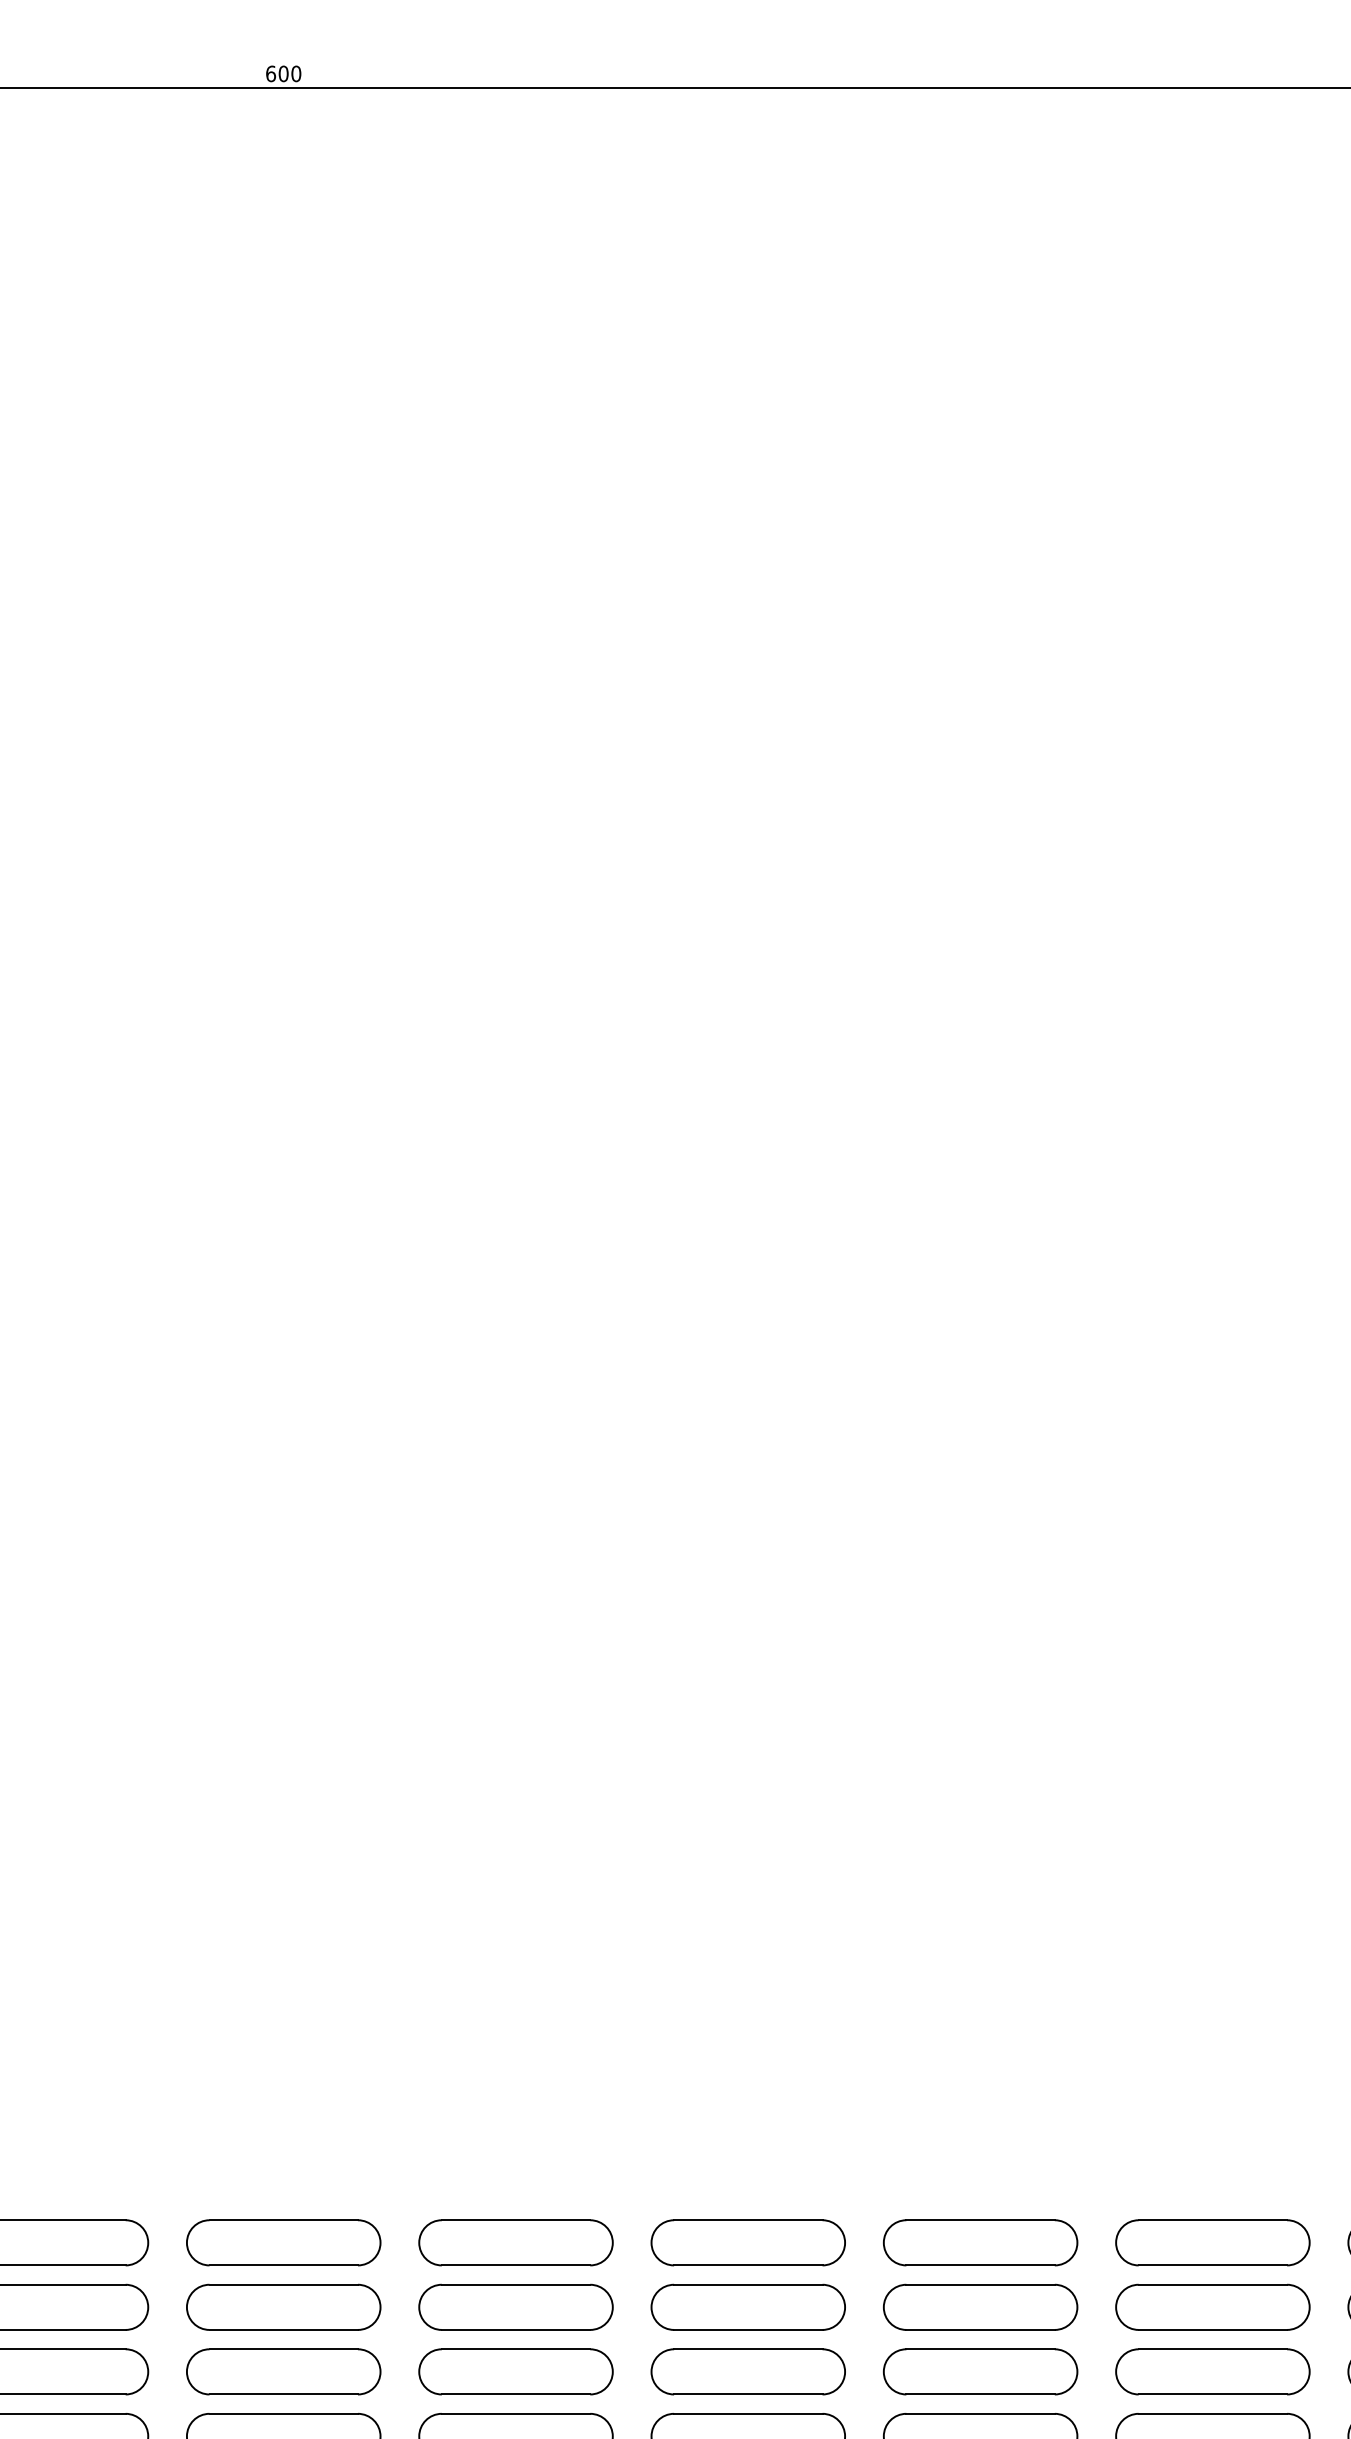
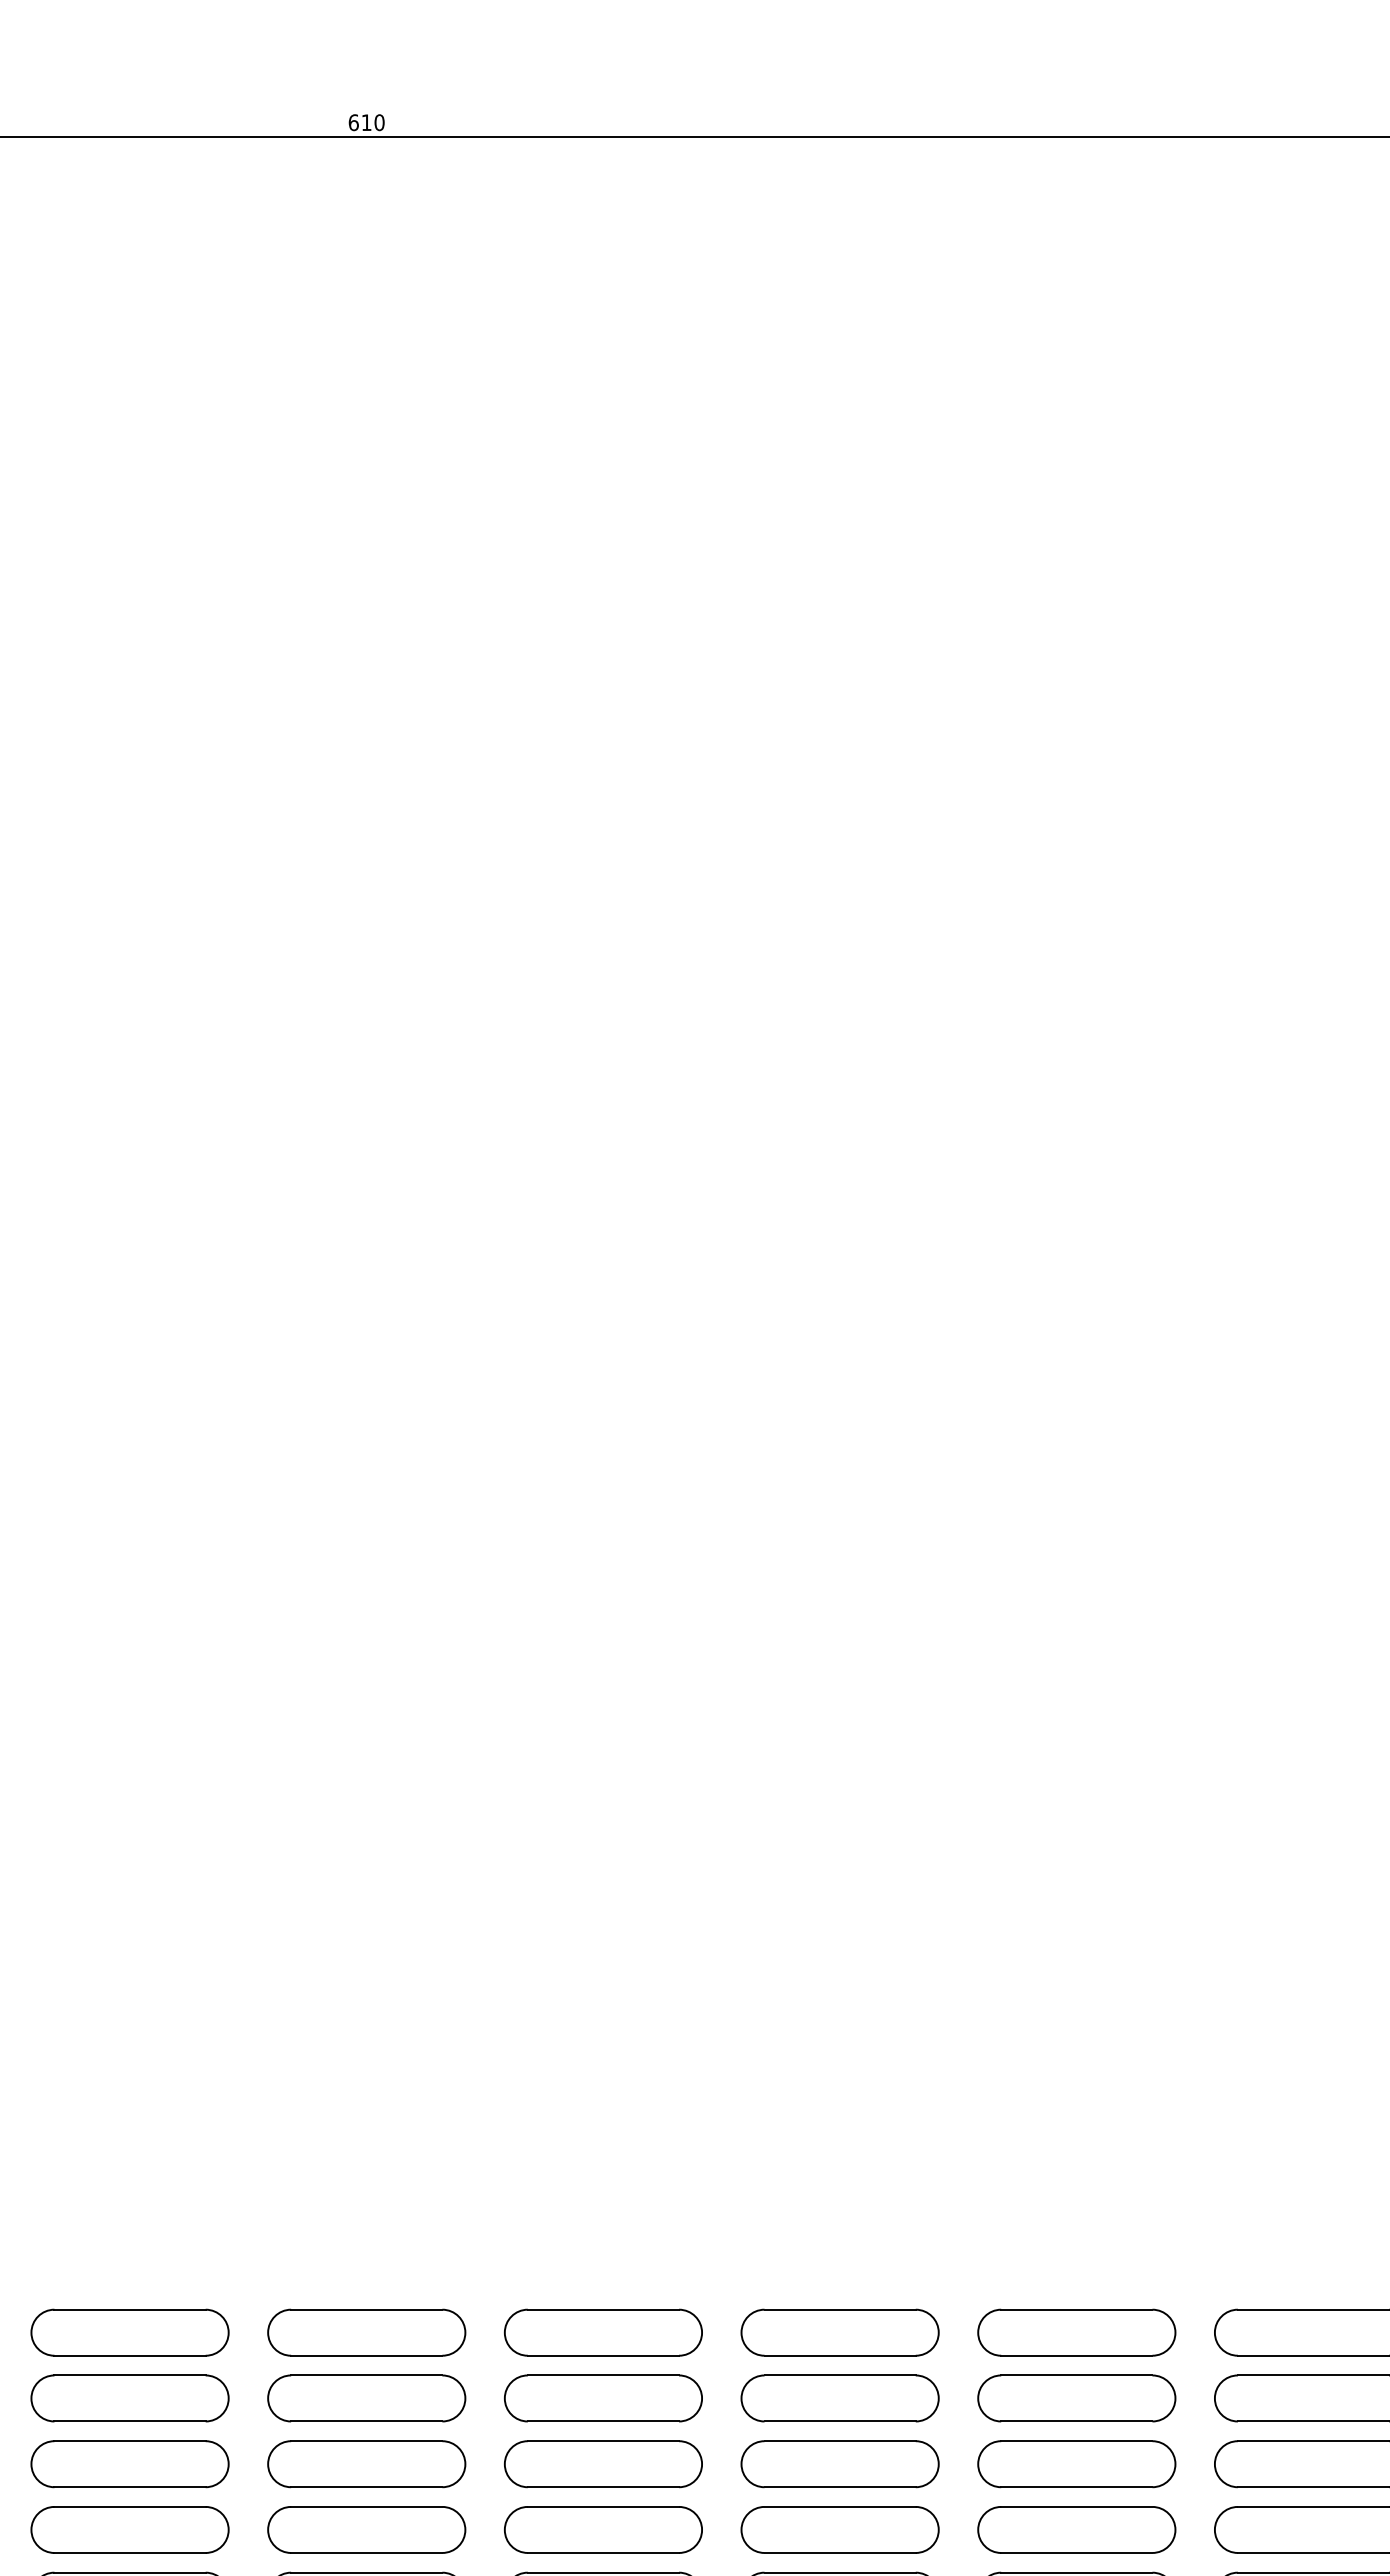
text: (283, 73) -> (366, 122), 600 -> 610

